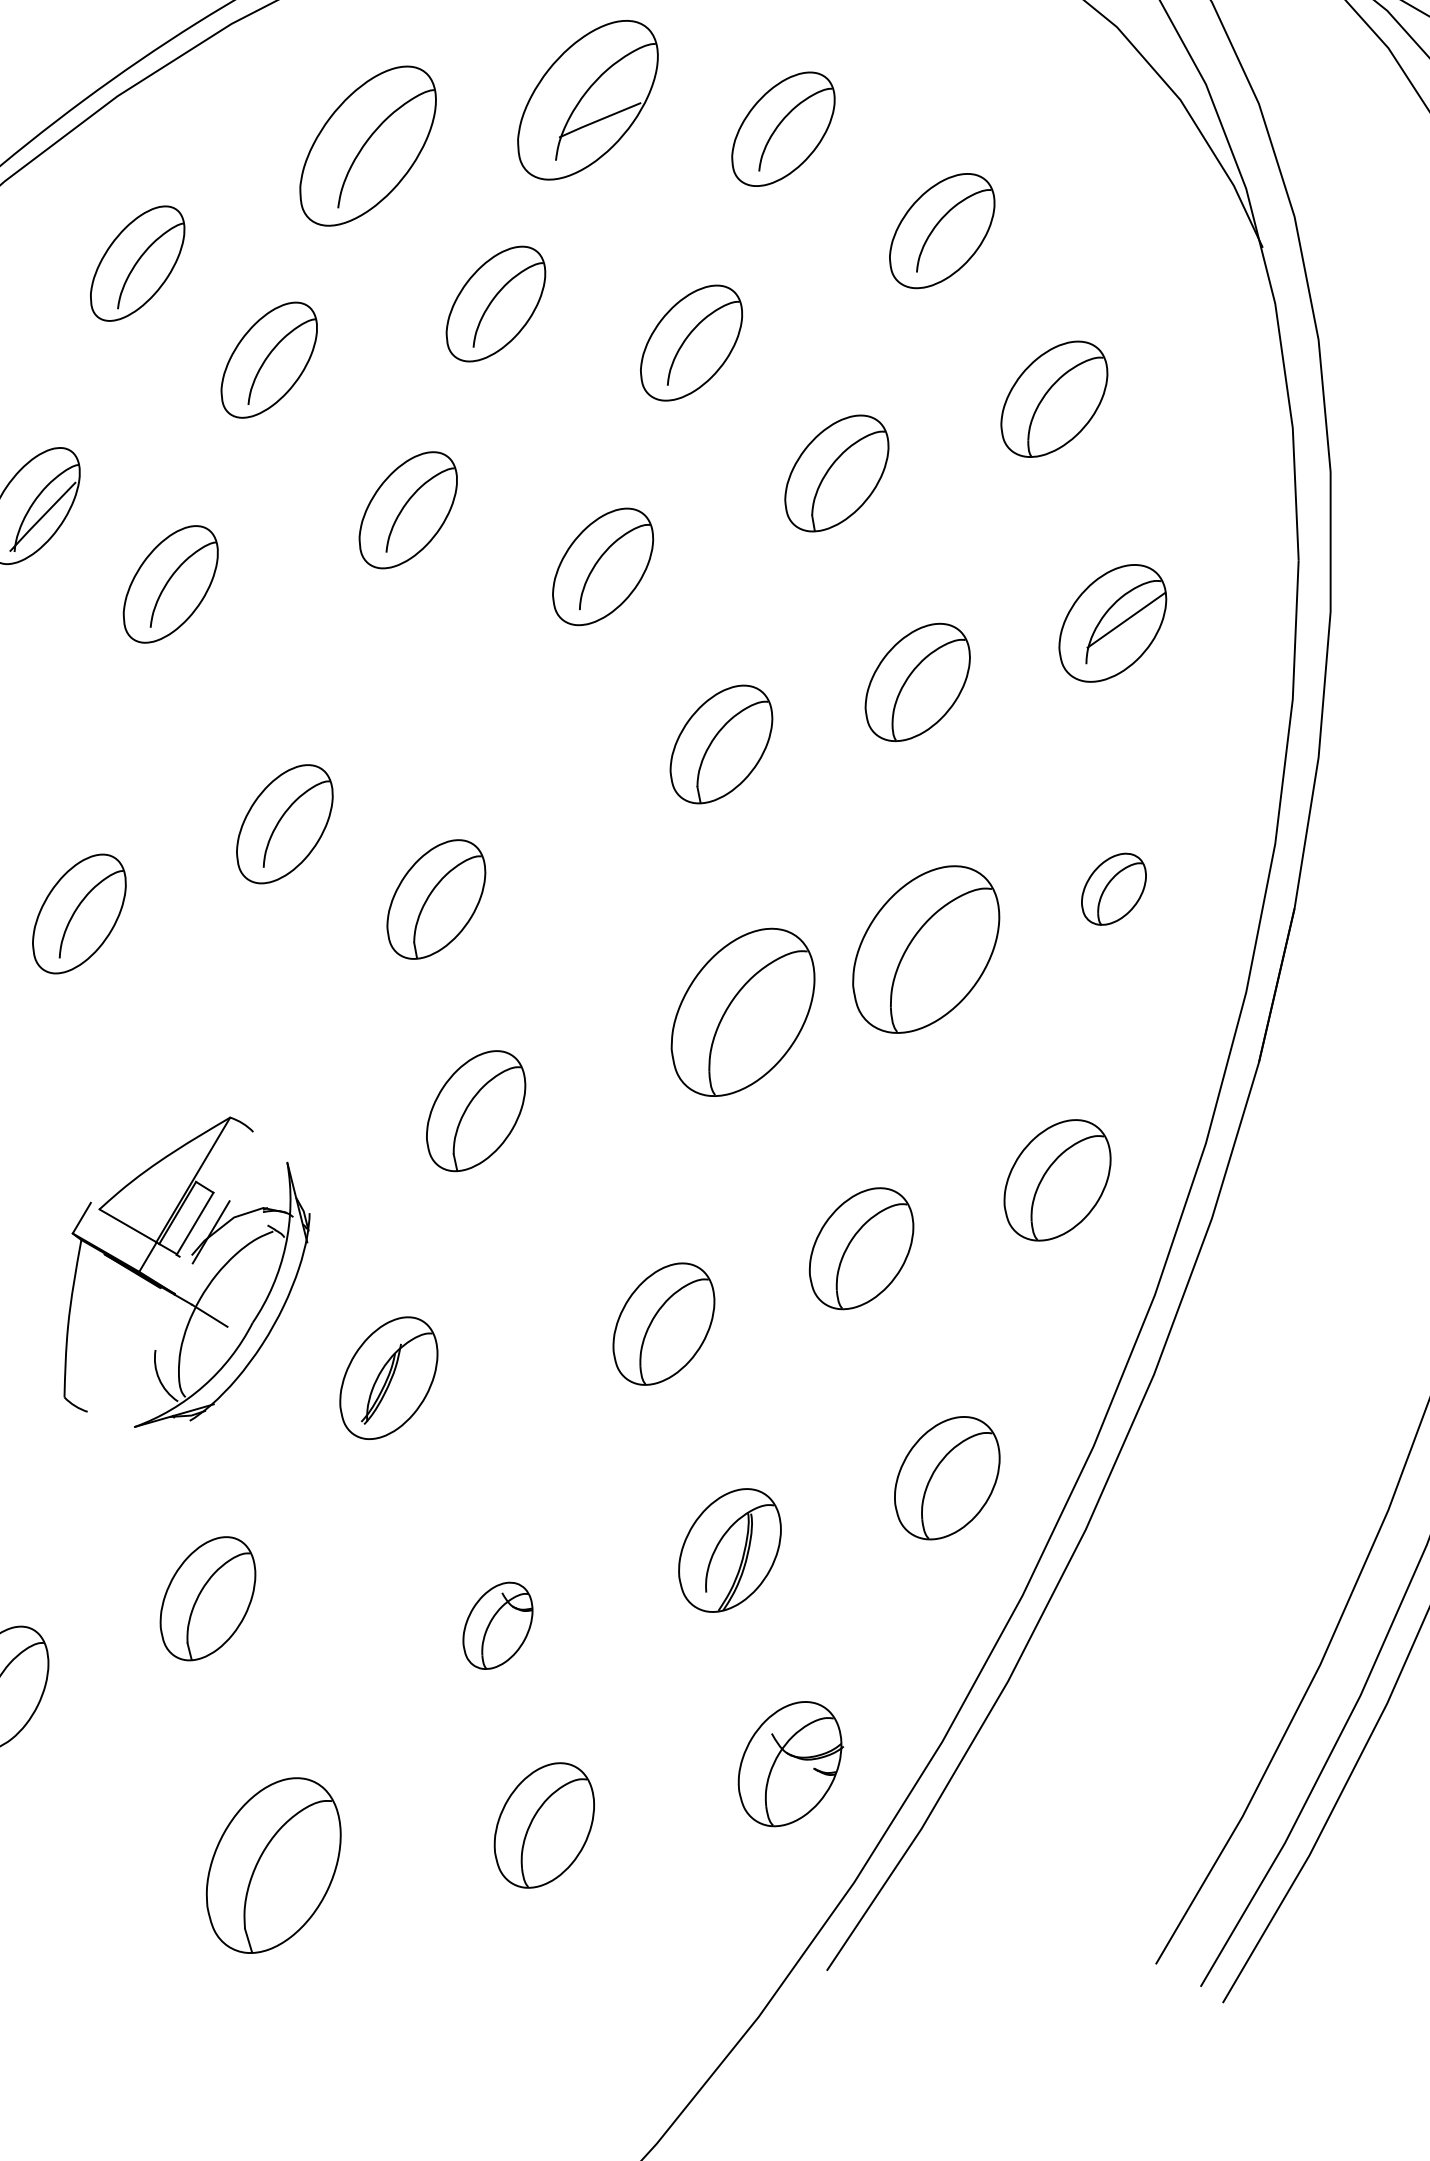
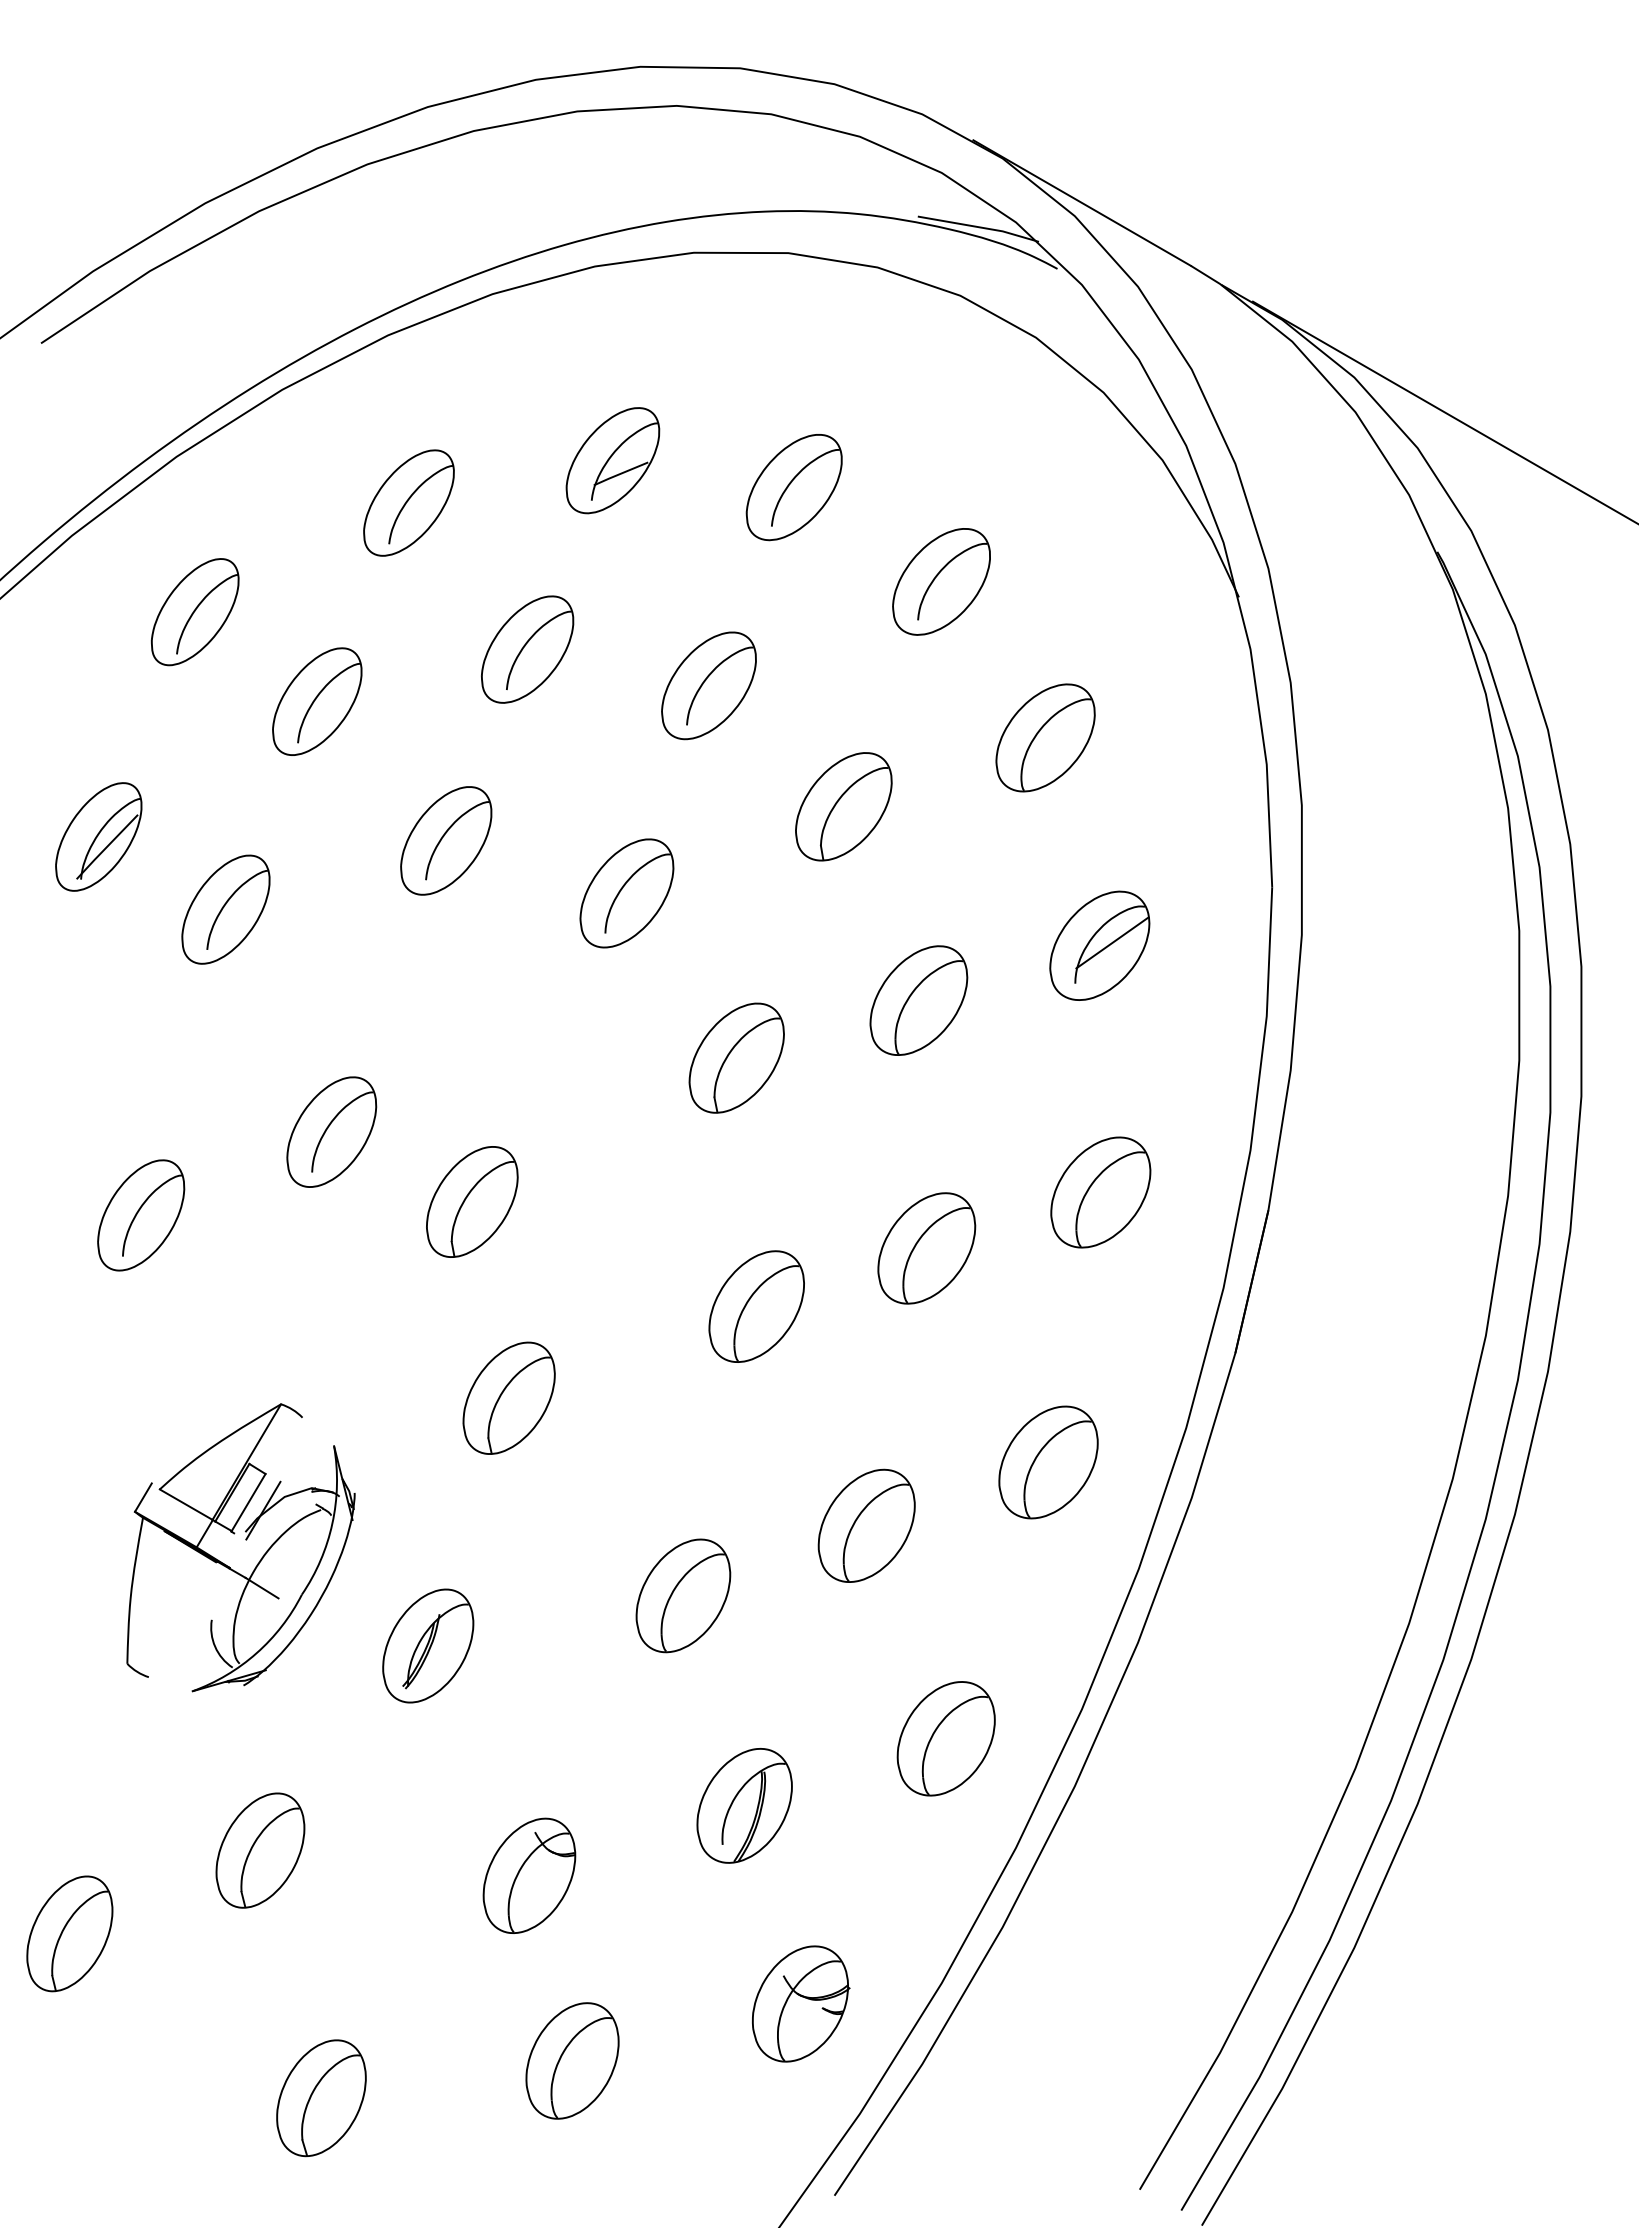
part: (587, 100) -> (612, 460), size x0.71
part: (367, 145) -> (408, 502), size x0.71
part: (1113, 889) -> (1100, 1192), size x1.67
part: (925, 949) -> (926, 1248), size x0.71
part: (742, 1012) -> (756, 1306), size x0.71
part: (498, 1625) -> (529, 1875), size x1.43
part: (273, 1865) -> (321, 2098), size x0.71

